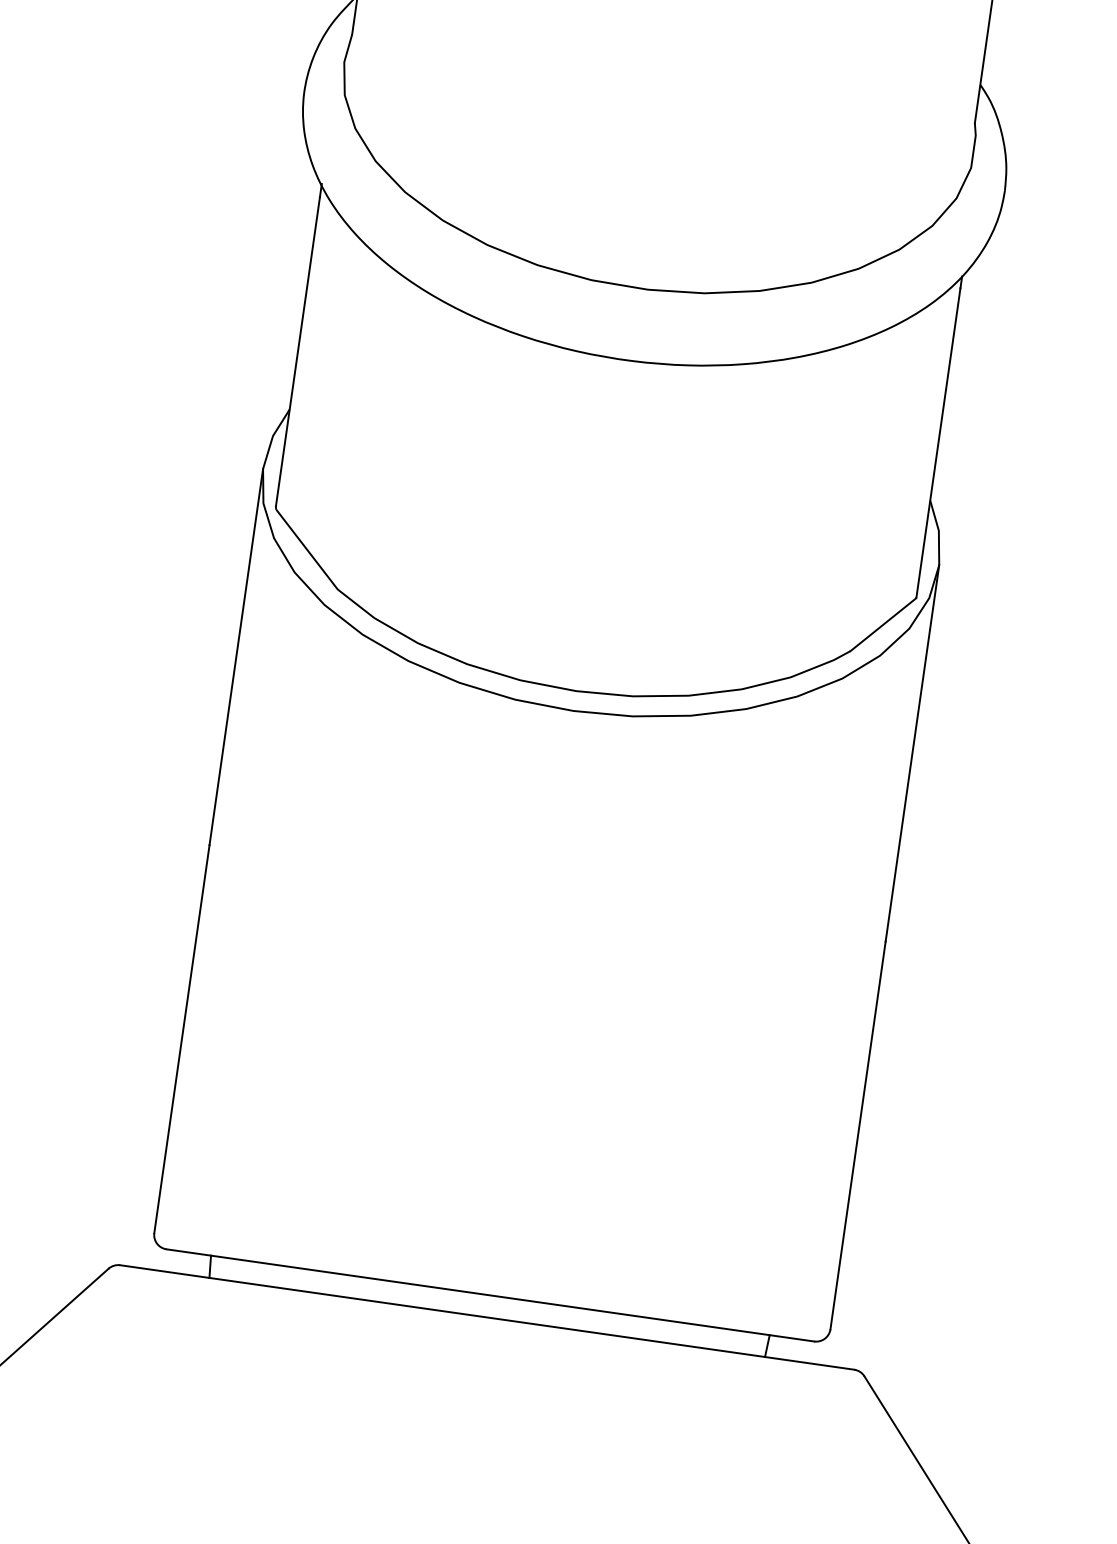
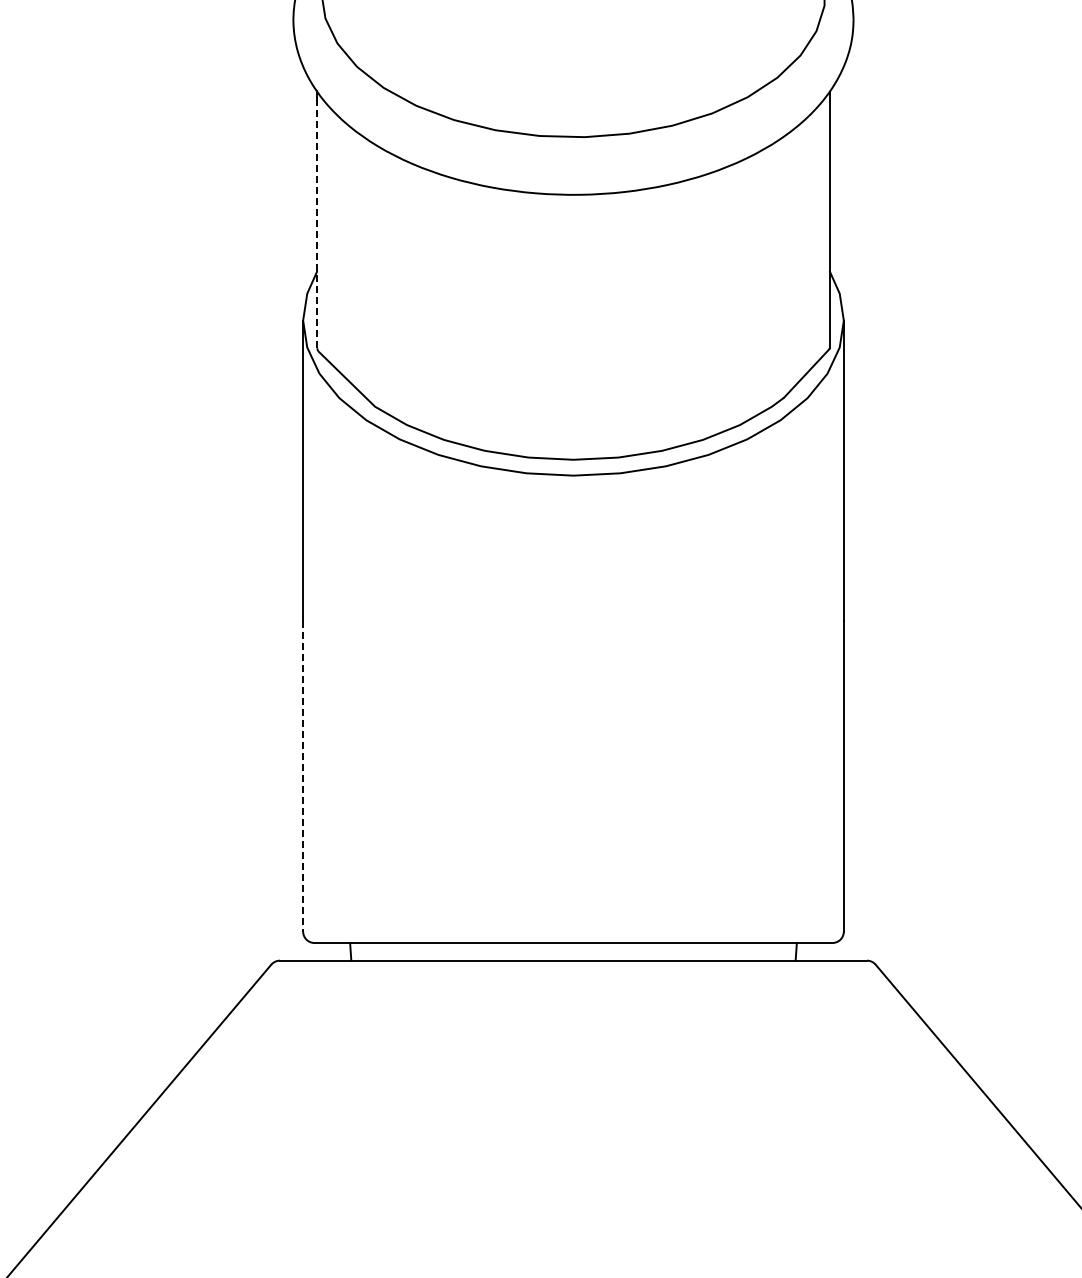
line: (298, 351) -> (317, 224), solid -> dashed
line: (182, 1040) -> (303, 777), solid -> dashed

